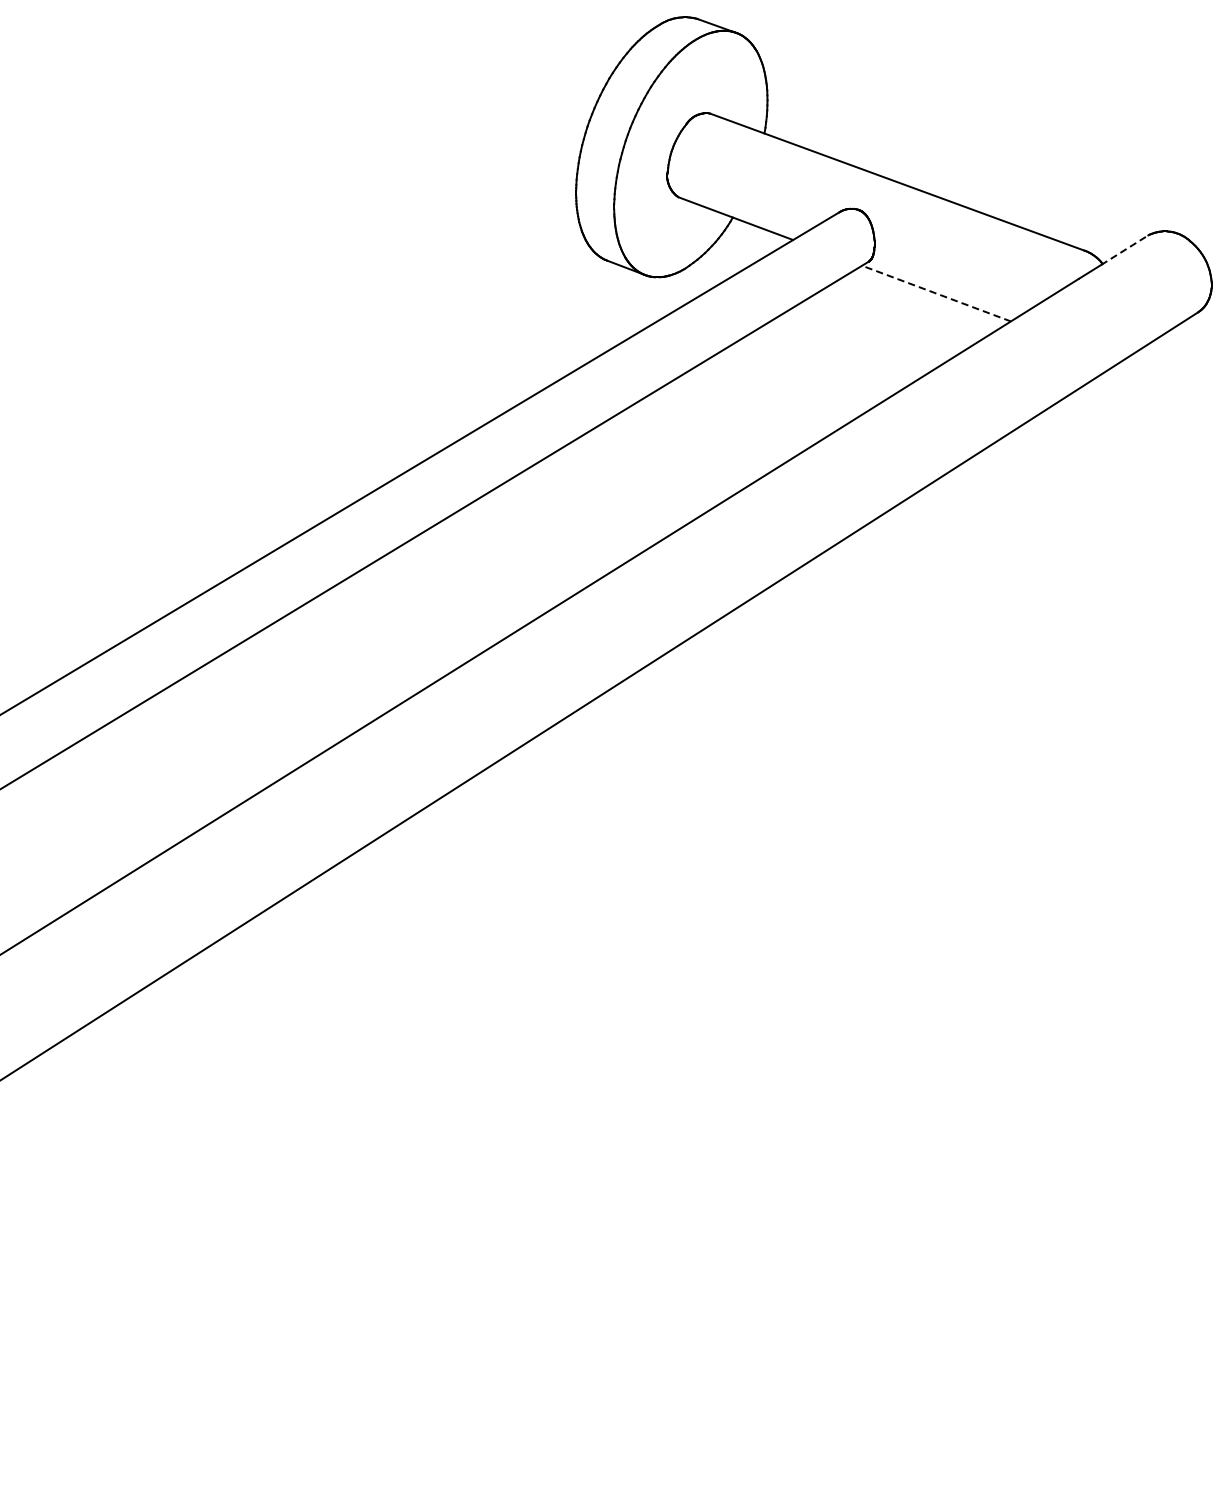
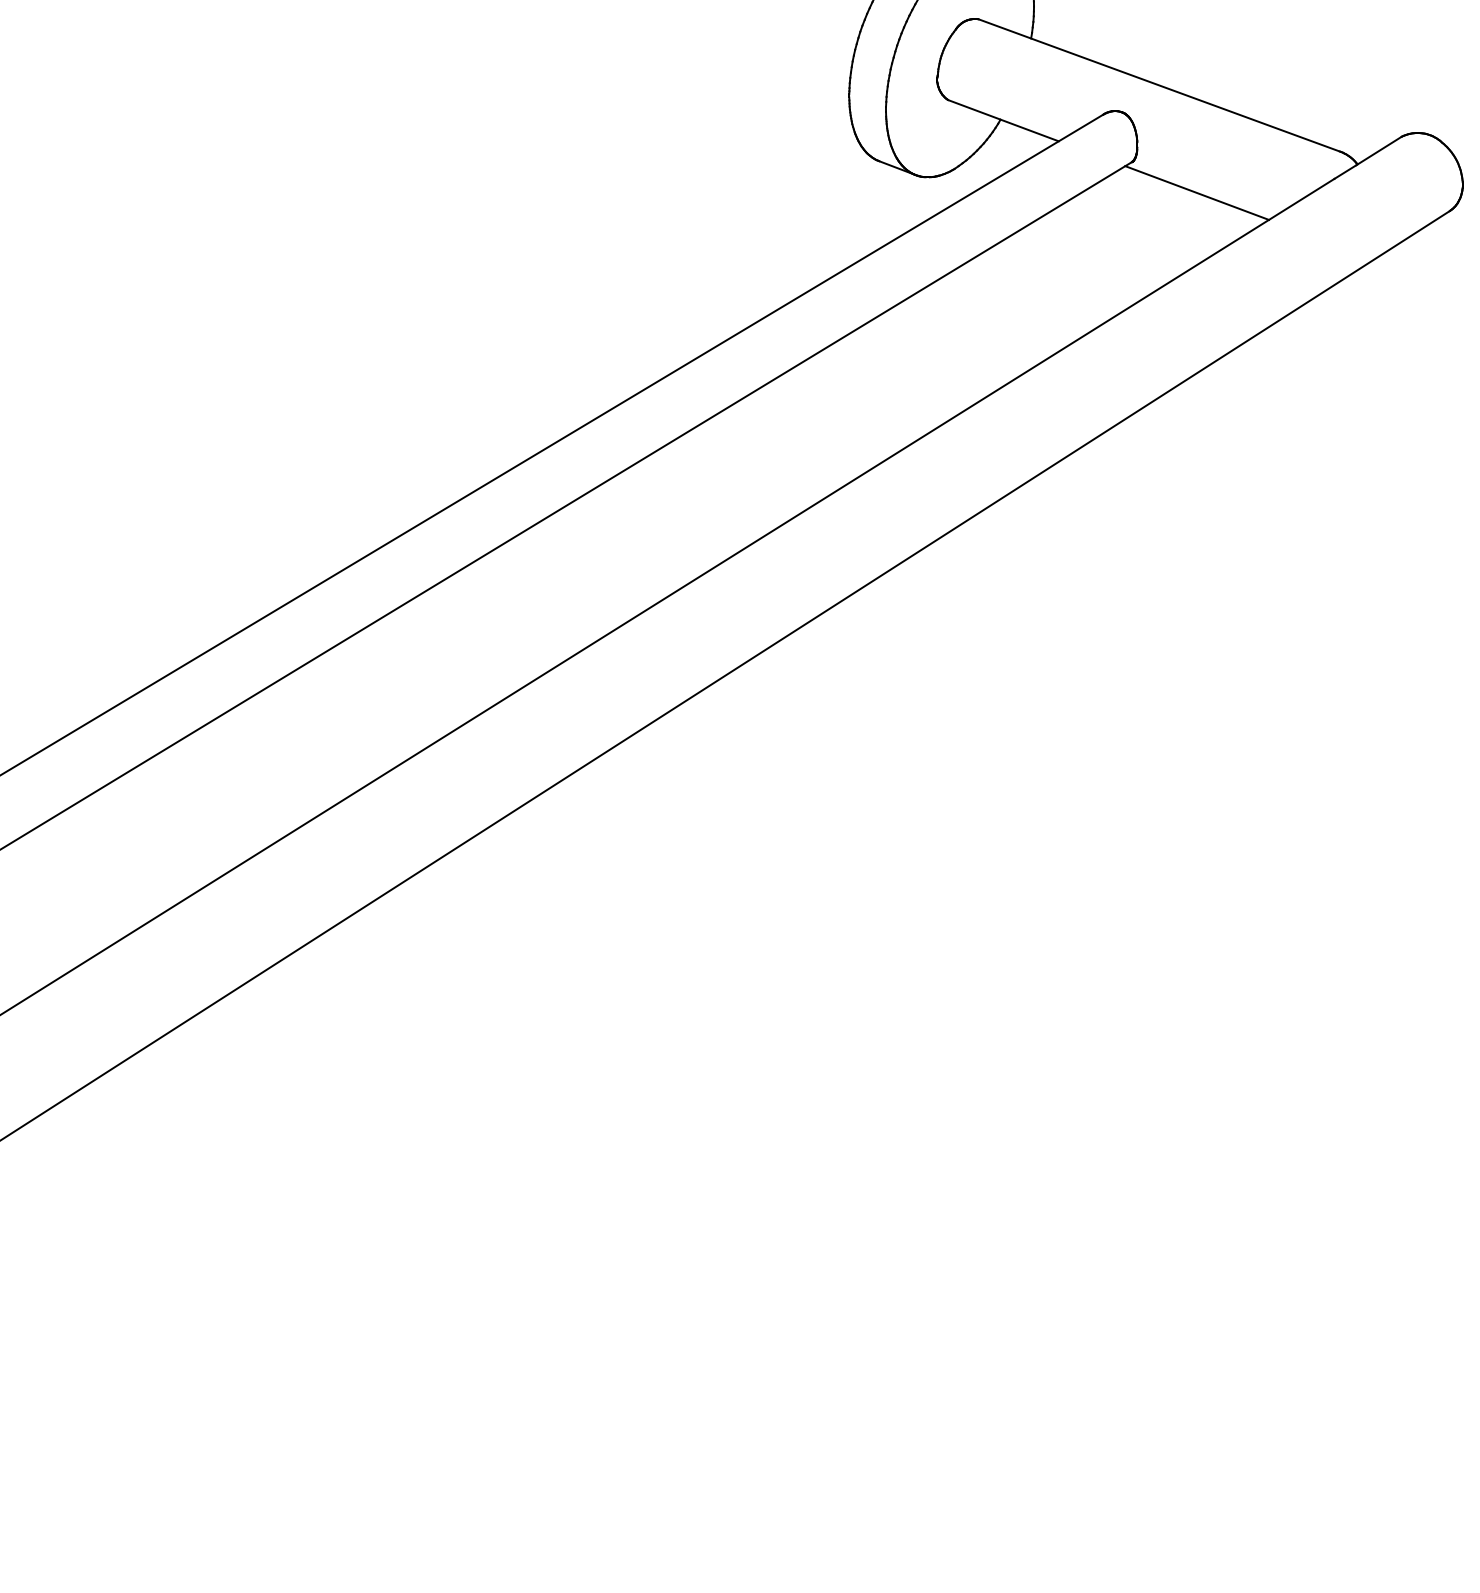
line: (1124, 250) -> (1378, 151), dashed -> solid
line: (936, 294) -> (1197, 193), dashed -> solid

